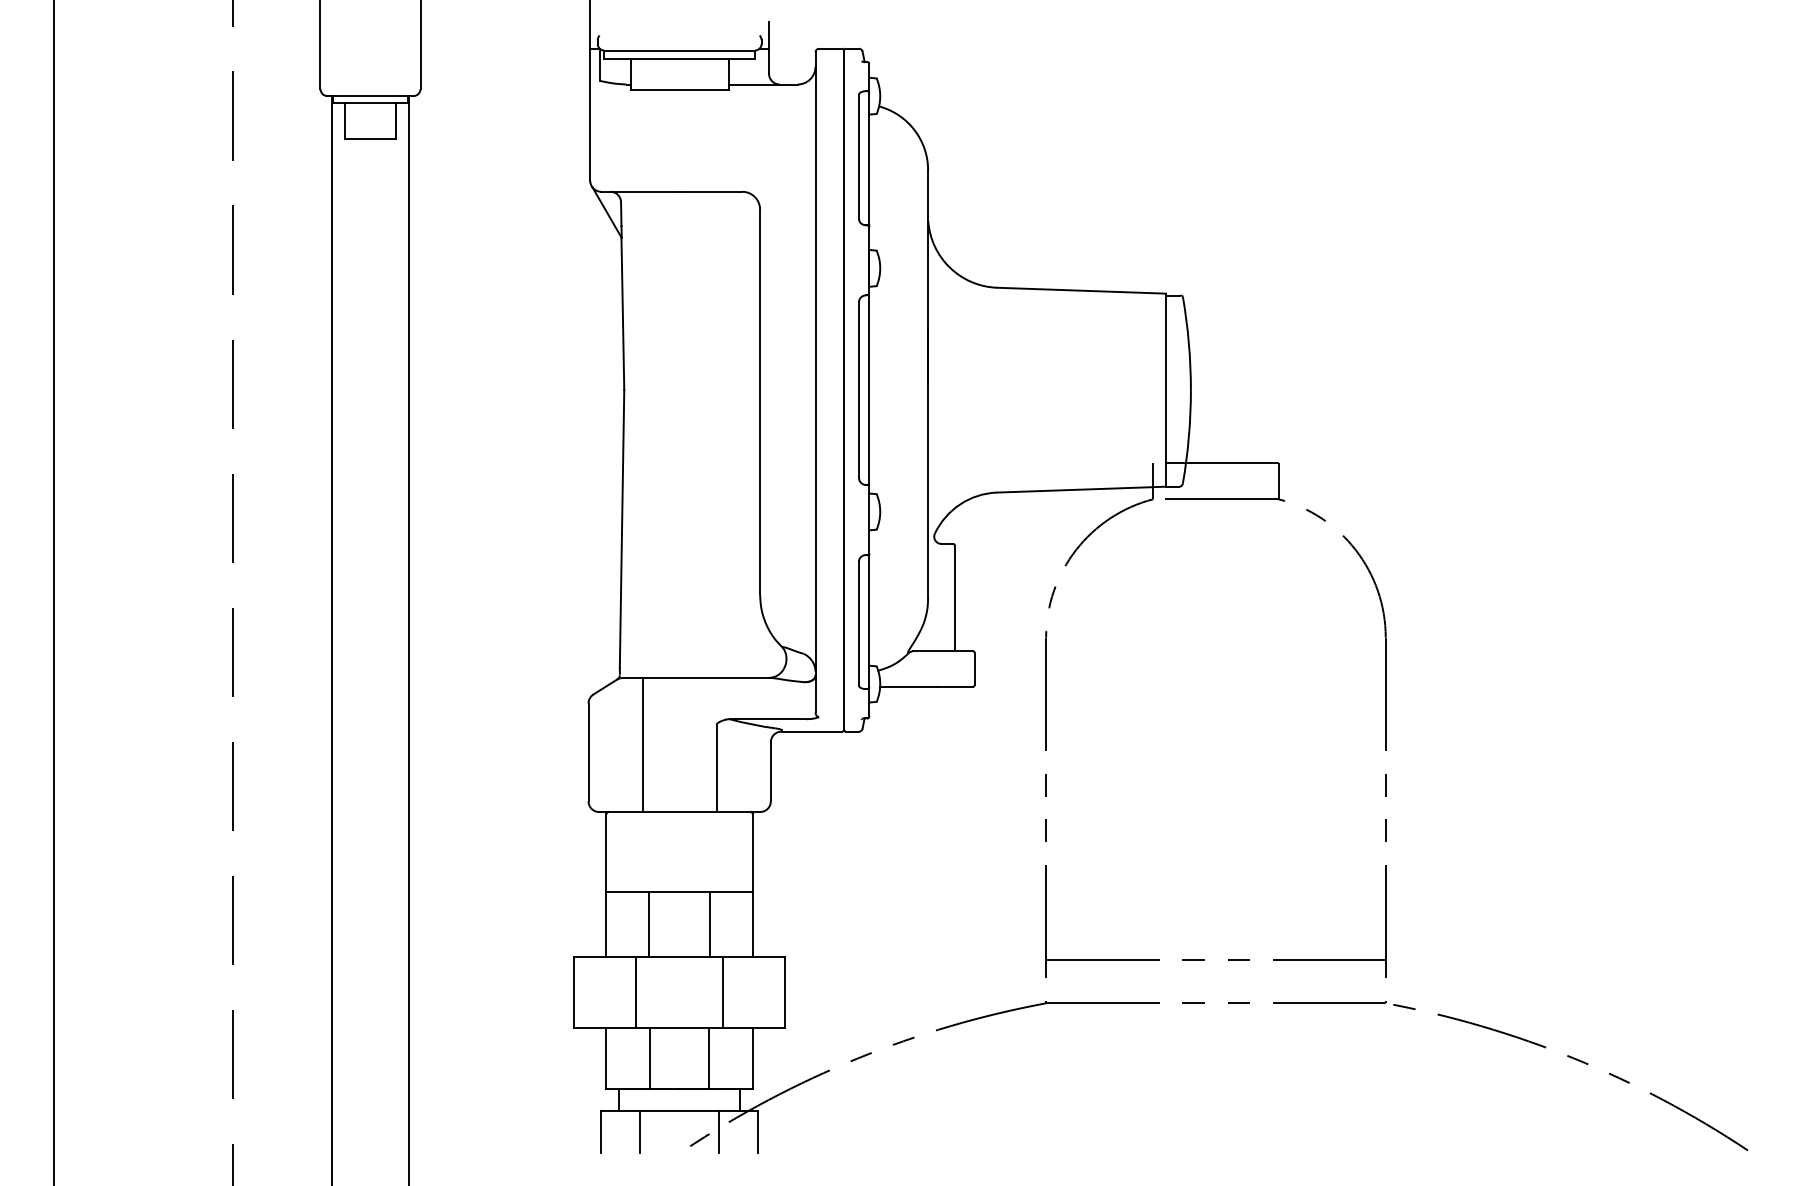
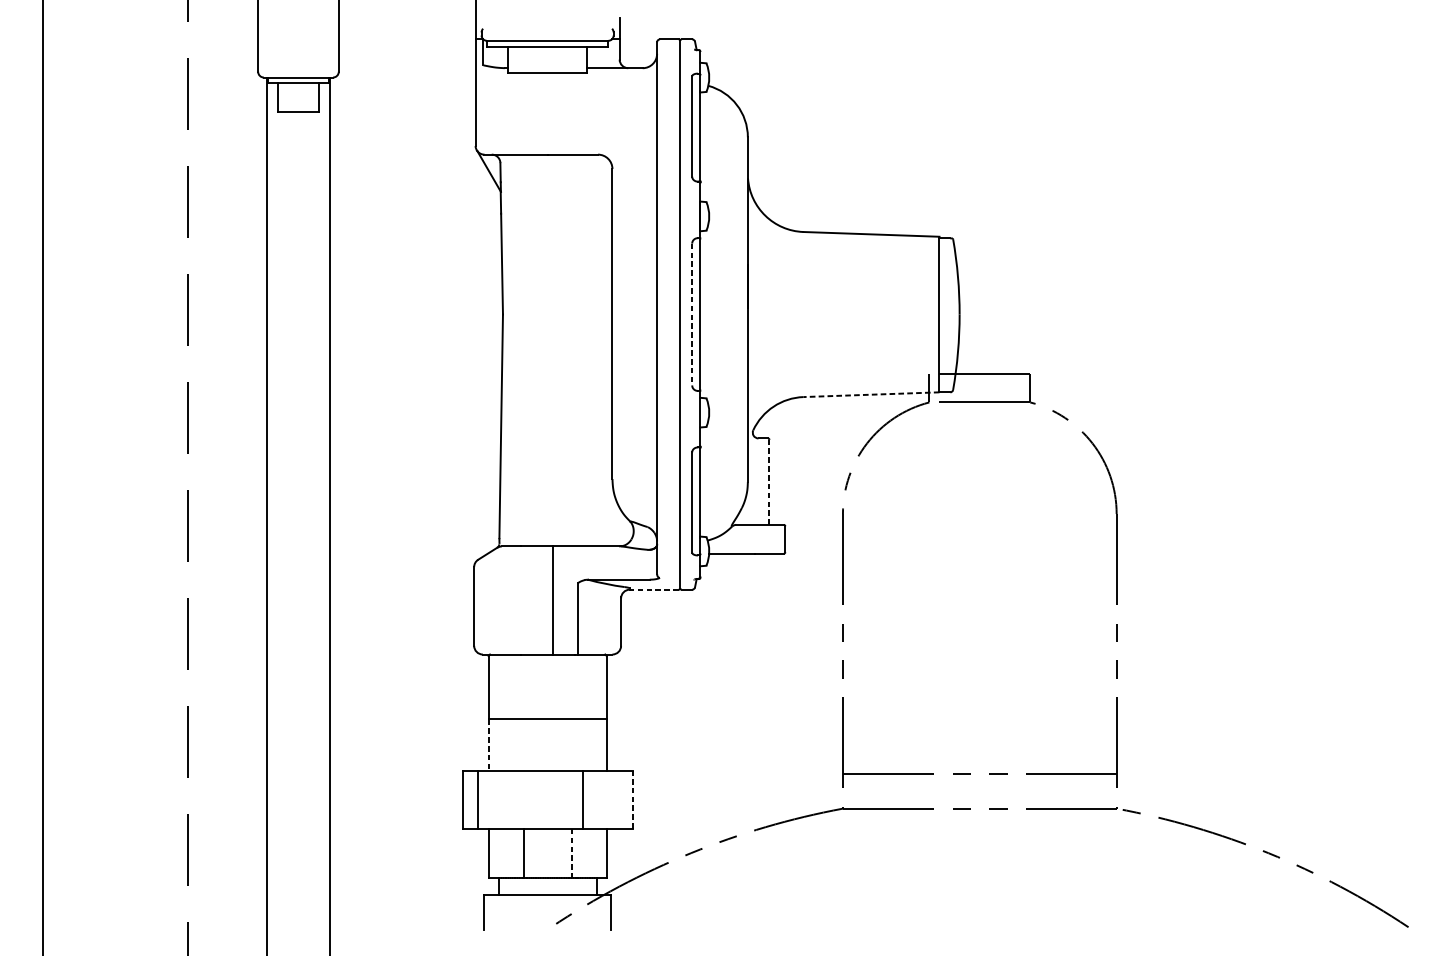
line: (859, 390) -> (692, 314), solid -> dashed
line: (1081, 489) -> (871, 394), solid -> dashed
line: (954, 598) -> (769, 482), solid -> dashed
line: (811, 731) -> (653, 589), solid -> dashed
line: (642, 744) -> (553, 600), moved
line: (649, 924) -> (523, 745), removed
line: (710, 924) -> (572, 745), removed
line: (606, 925) -> (488, 745), solid -> dashed
line: (636, 992) -> (478, 799), moved
line: (785, 992) -> (632, 799), solid -> dashed
line: (709, 1059) -> (571, 853), solid -> dashed
line: (640, 1131) -> (516, 911), removed
line: (718, 1131) -> (578, 911), removed

